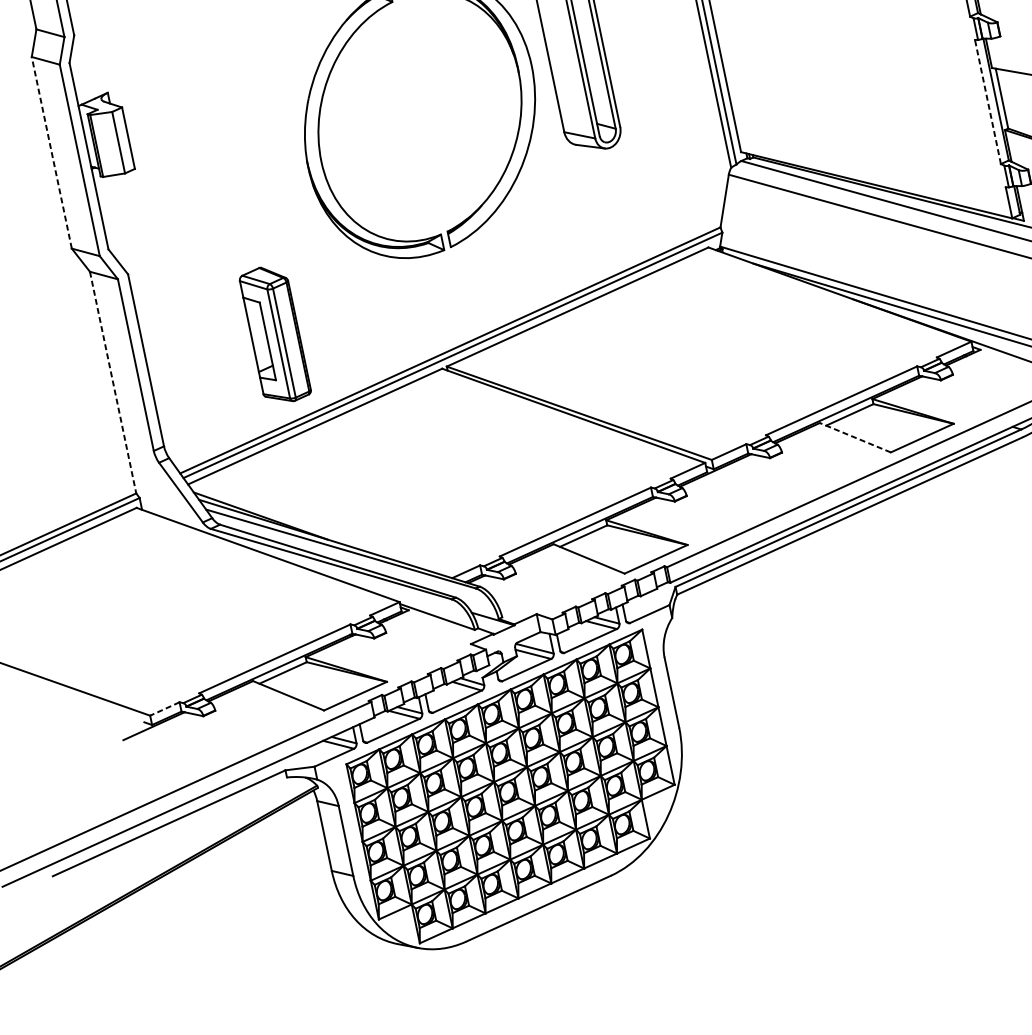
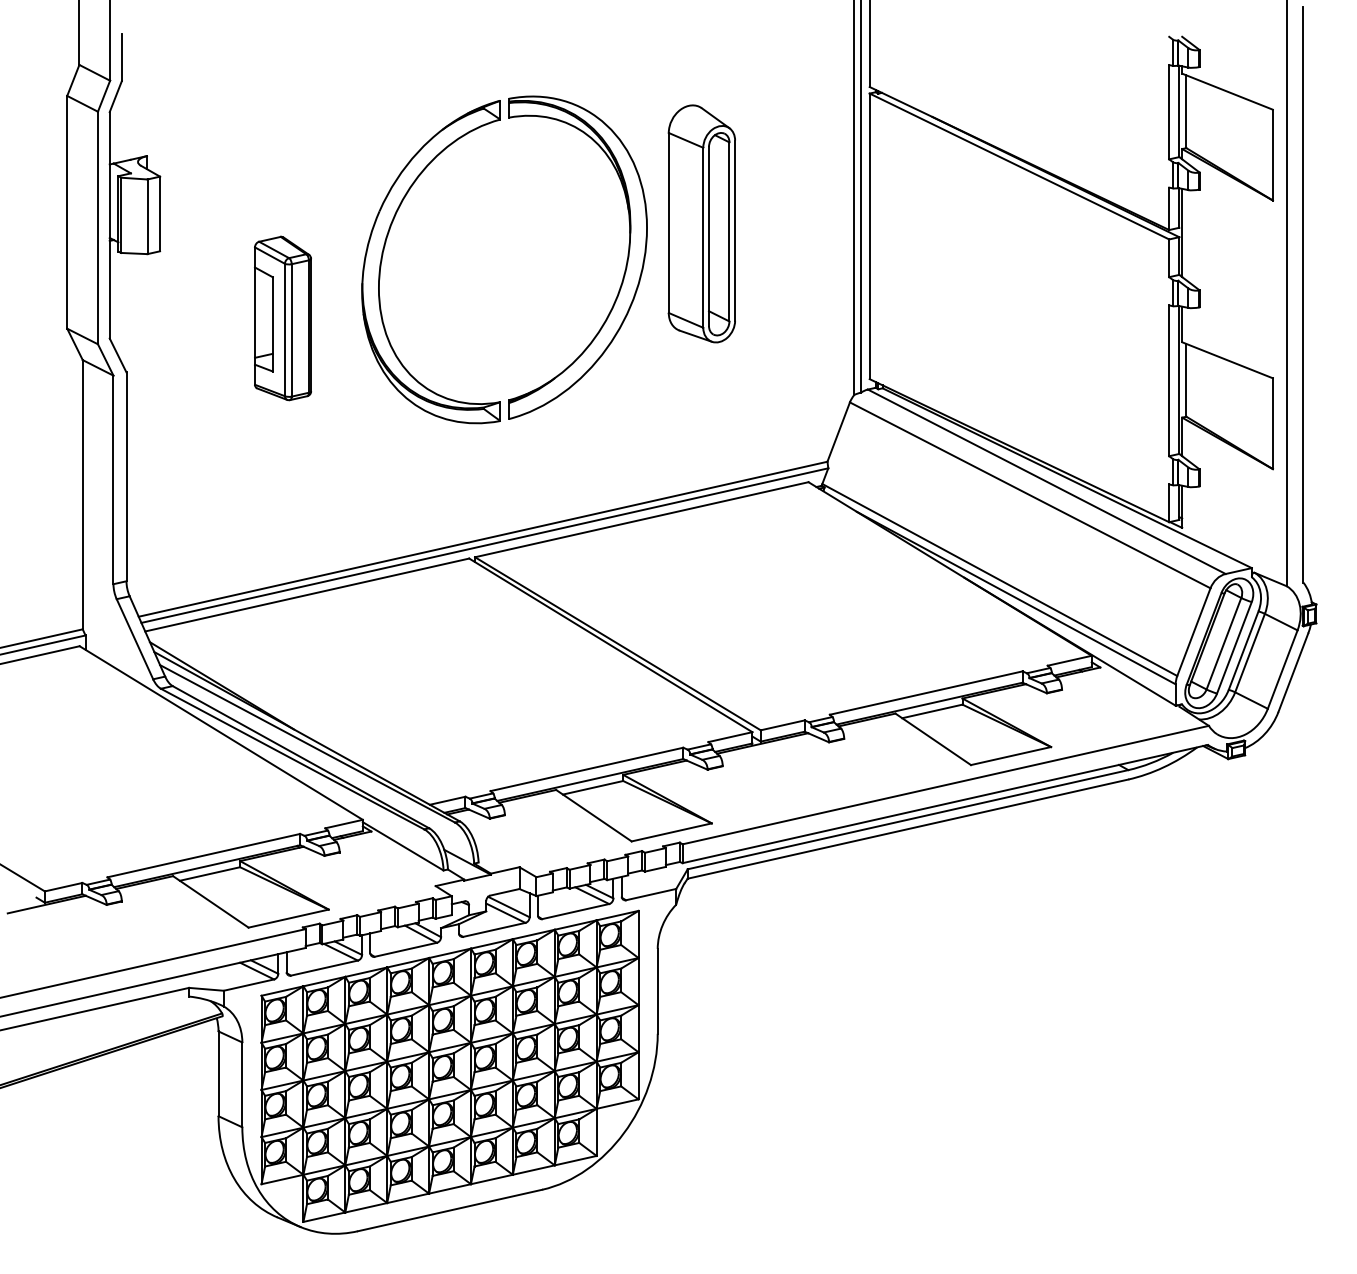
line: (988, 101) -> (1169, 380), dashed -> solid
line: (51, 152) -> (67, 211), dashed -> solid
part: (274, 334) -> (282, 318), moved
line: (112, 382) -> (82, 494), dashed -> solid
line: (855, 437) -> (933, 739), dashed -> solid
line: (164, 709) -> (63, 887), dashed -> solid

